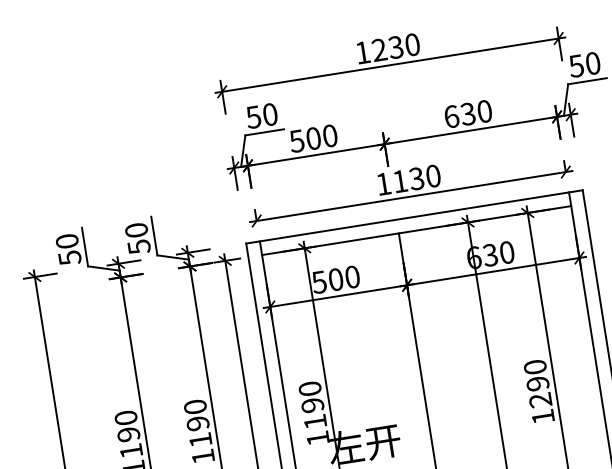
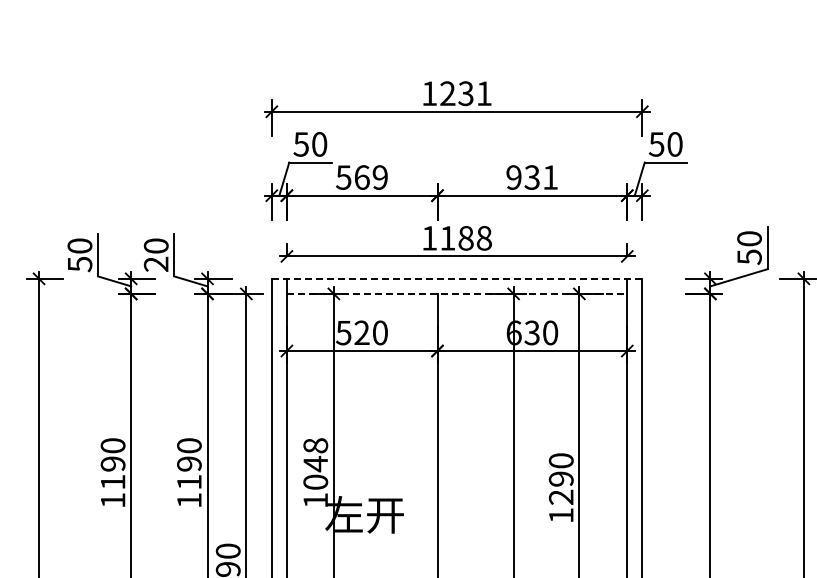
text: (412, 44) -> (484, 93), 1230 -> 1231
text: (468, 114) -> (532, 177), 630 -> 931
text: (321, 137) -> (370, 177), 500 -> 569
text: (424, 176) -> (474, 237), 1130 -> 1188
line: (414, 216) -> (457, 278), solid -> dashed
line: (416, 230) -> (457, 293), solid -> dashed
text: (138, 247) -> (155, 264), 50 -> 20
text: (335, 279) -> (361, 332), 500 -> 520
text: (312, 404) -> (315, 463), 1190 -> 1048

